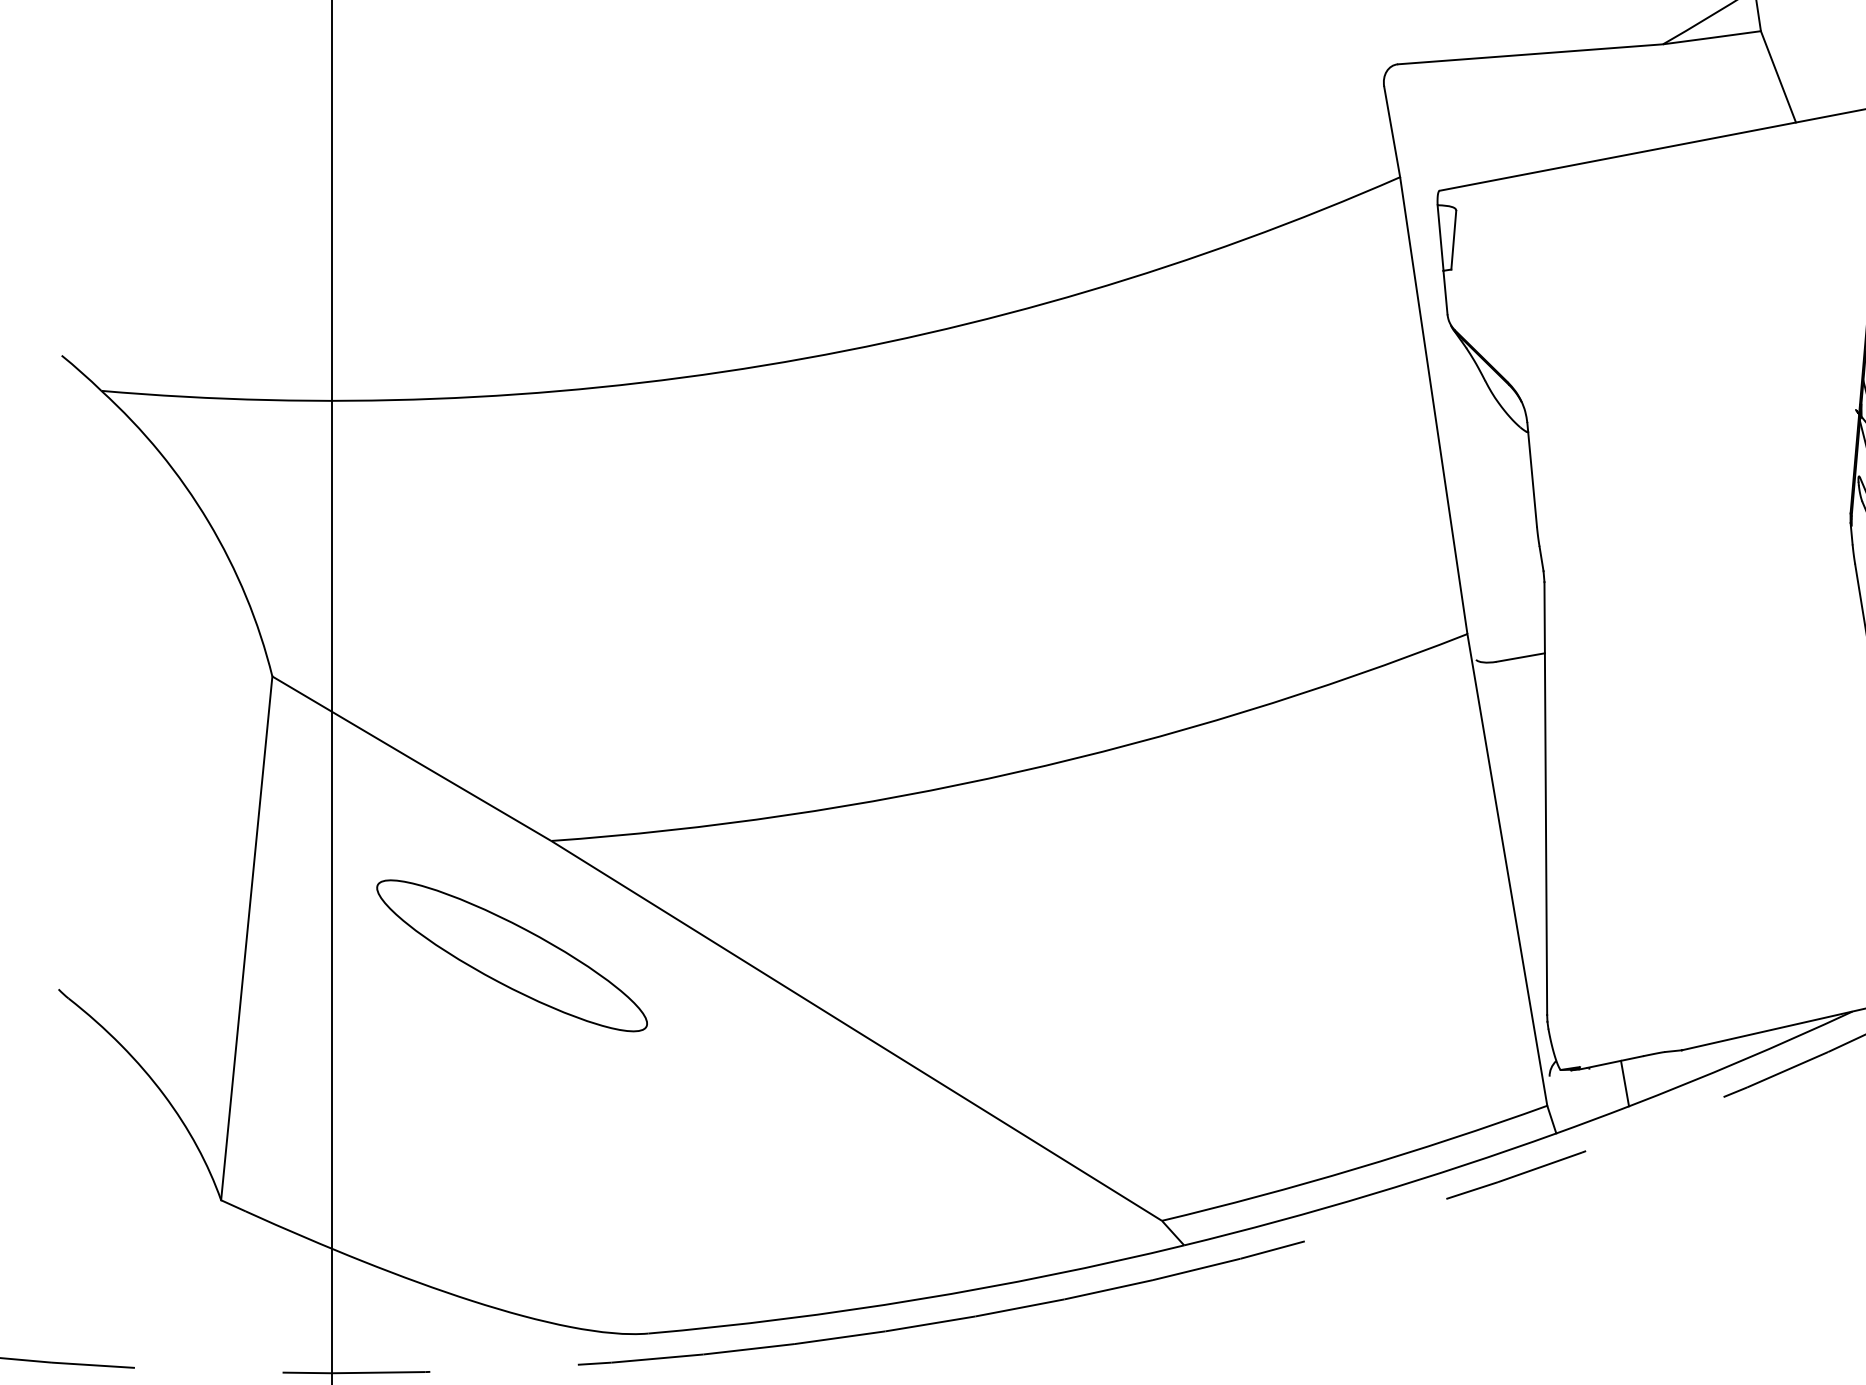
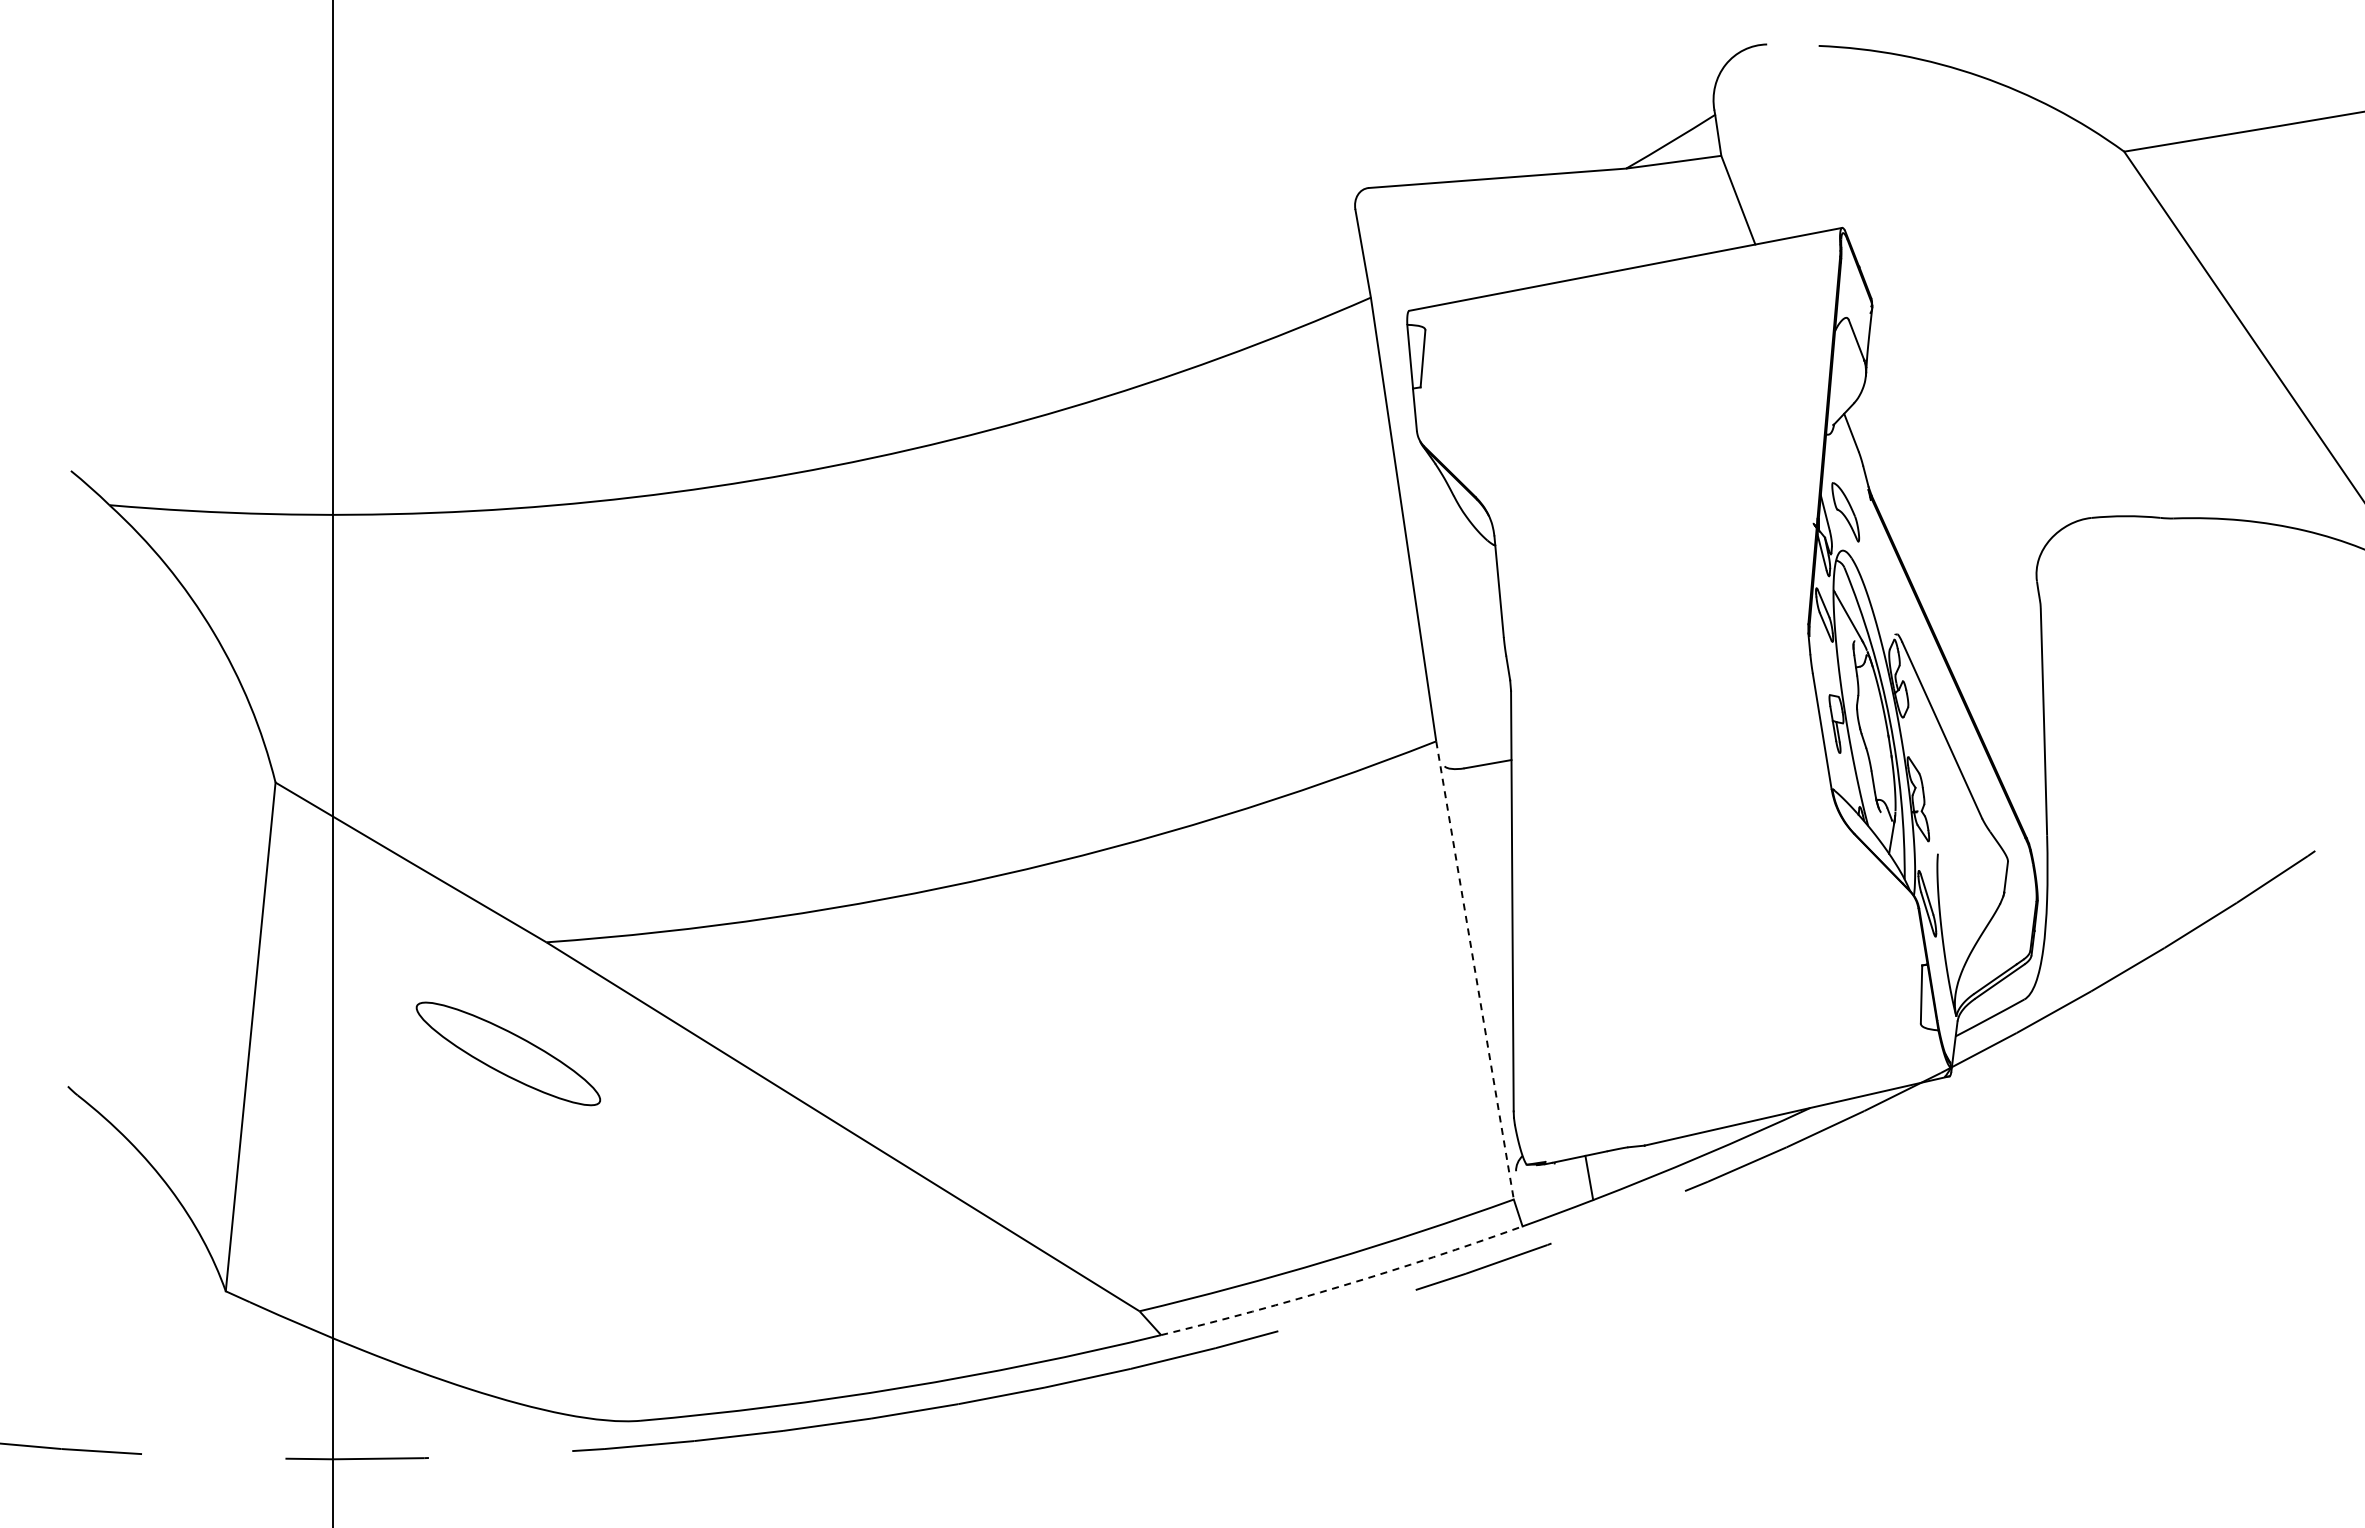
line: (1507, 869) -> (1475, 970), solid -> dashed
part: (512, 955) -> (508, 1053), size x0.7
arc: (1371, 1194) -> (1343, 1285), solid -> dashed

